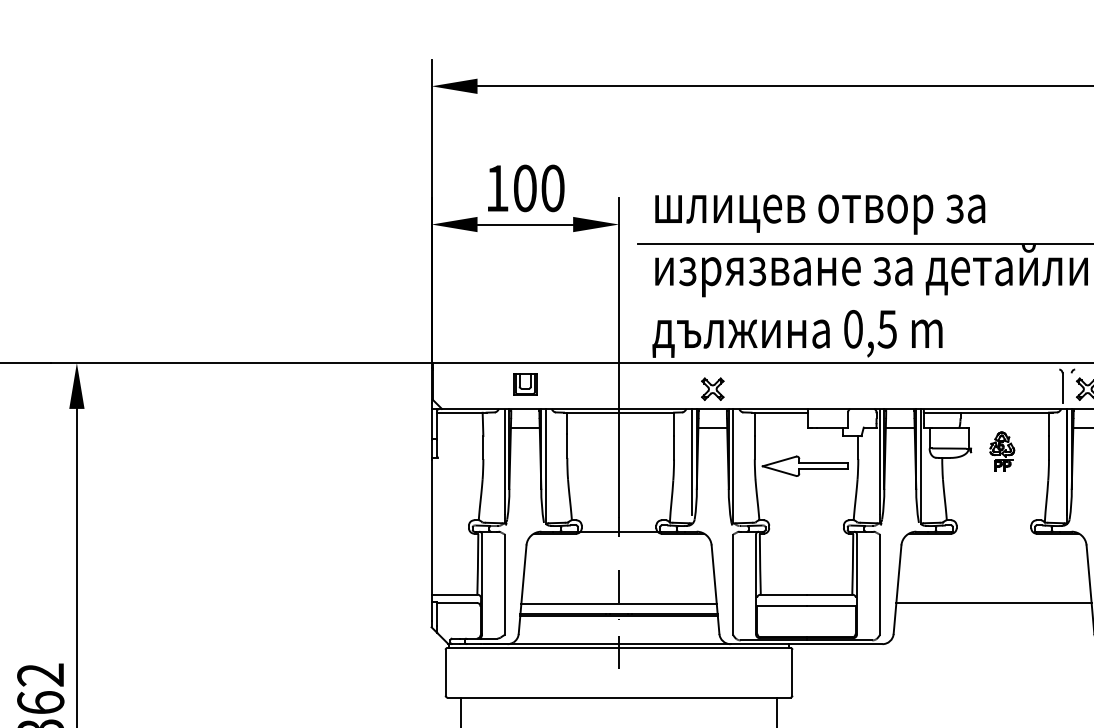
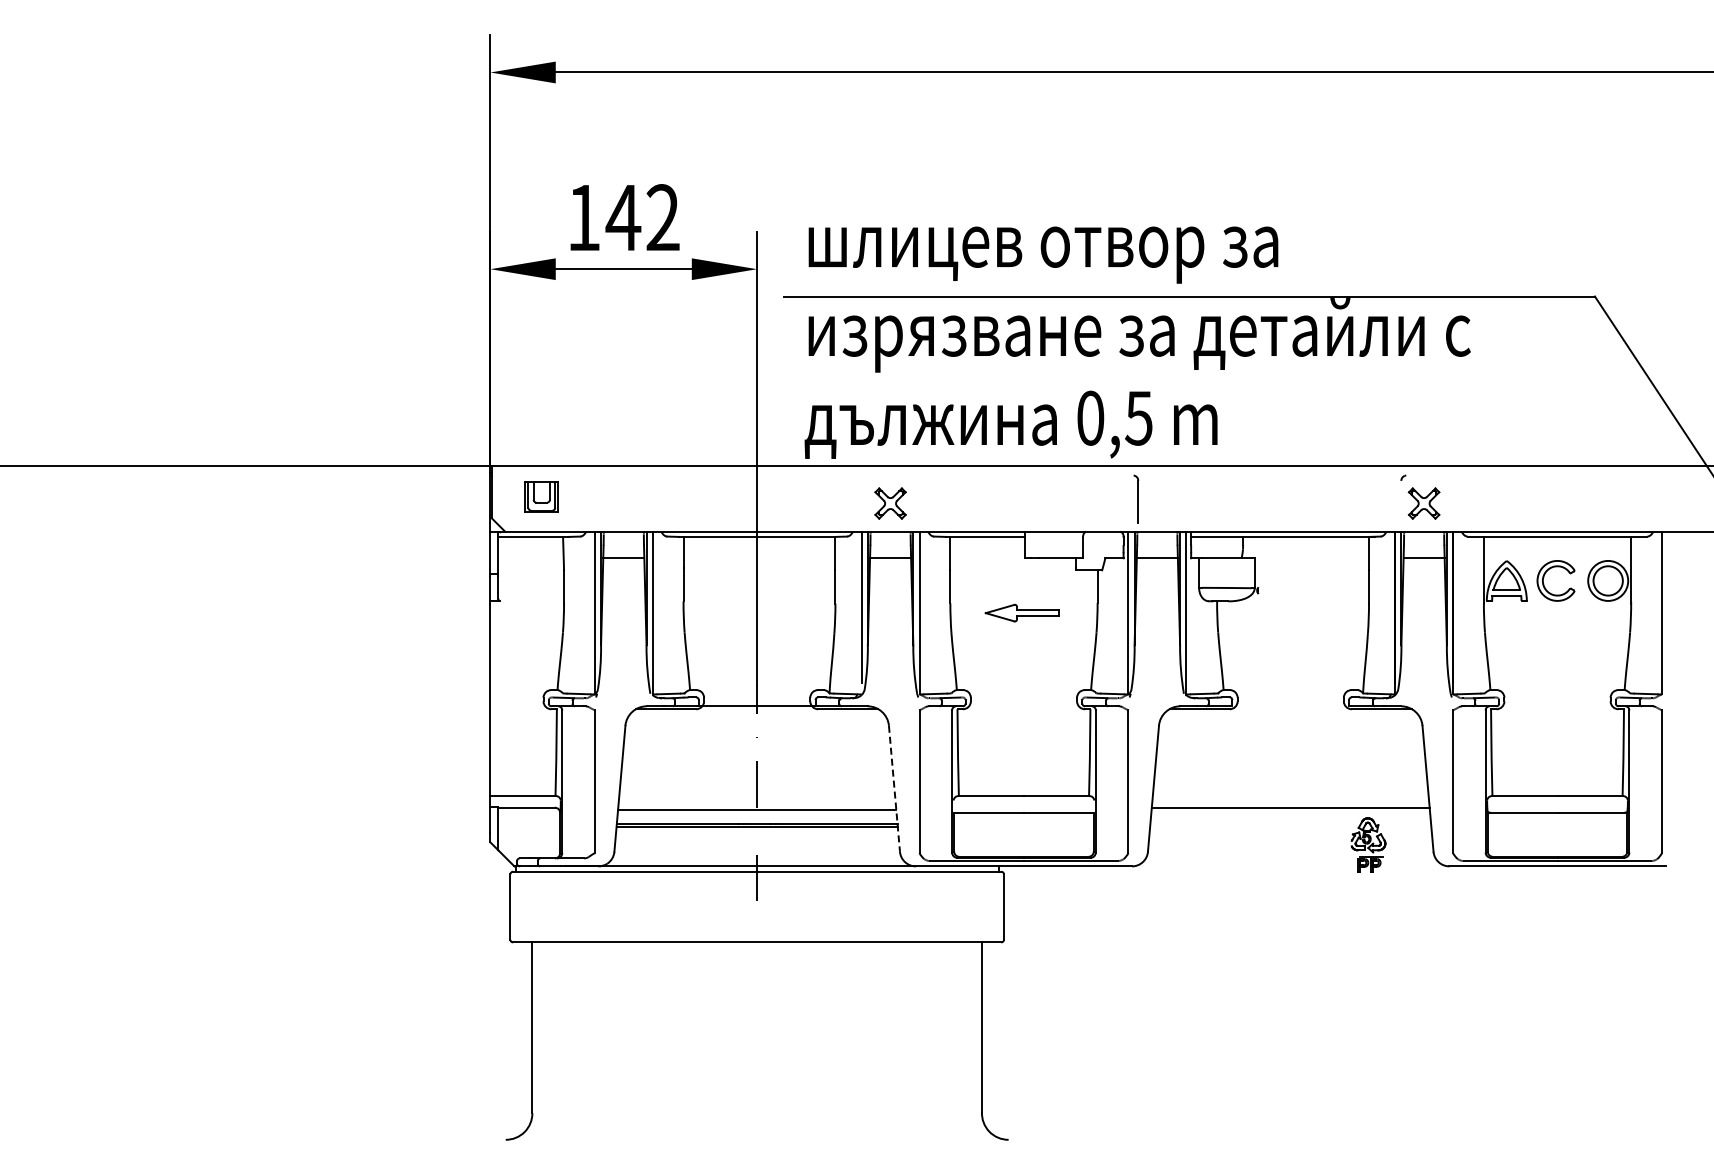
text: (538, 188) -> (642, 217), 100 -> 142
part: (525, 384) -> (541, 496), moved
part: (1061, 385) -> (1136, 498), moved
part: (1002, 451) -> (1368, 844), moved
part: (804, 465) -> (1021, 612), size x0.6
line: (715, 590) -> (894, 789), solid -> dashed

